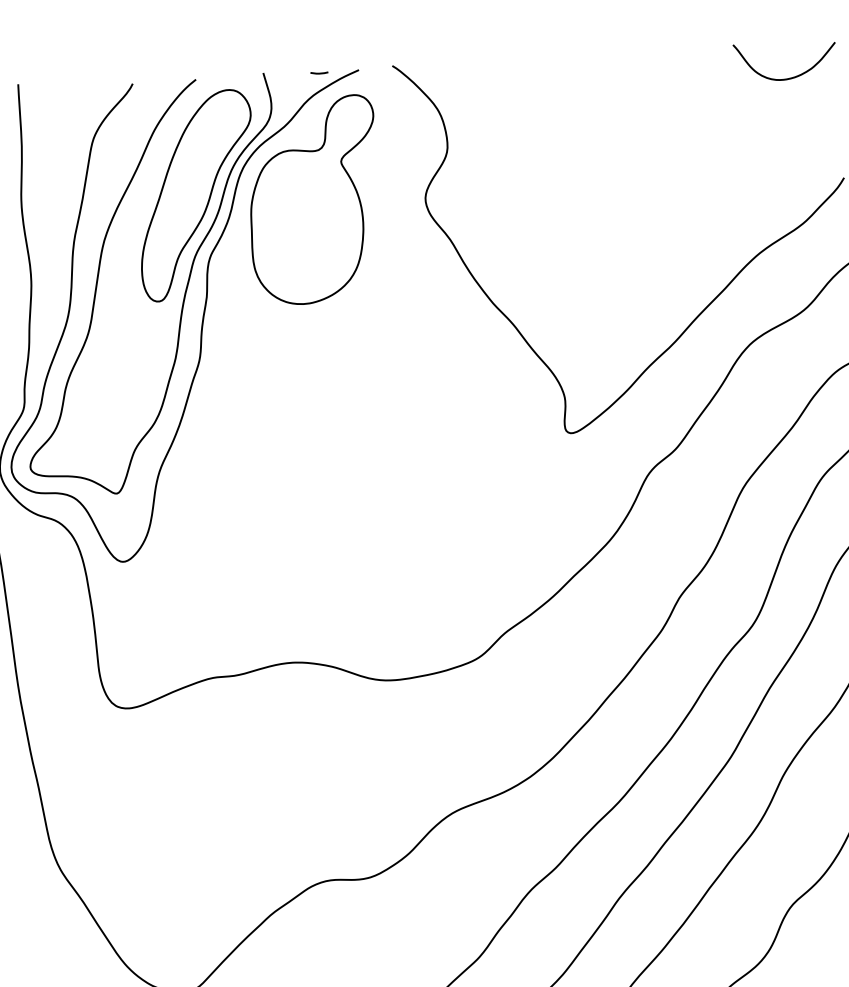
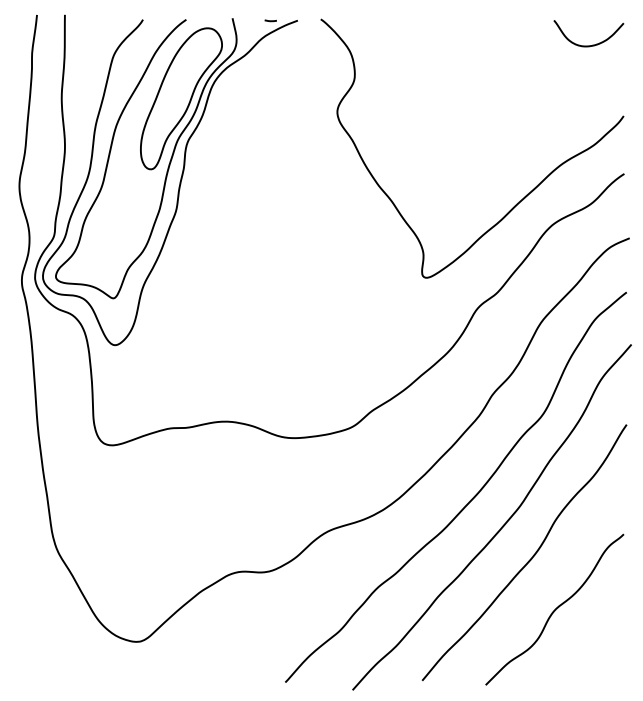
part: (314, 200) -> (261, 107), removed

